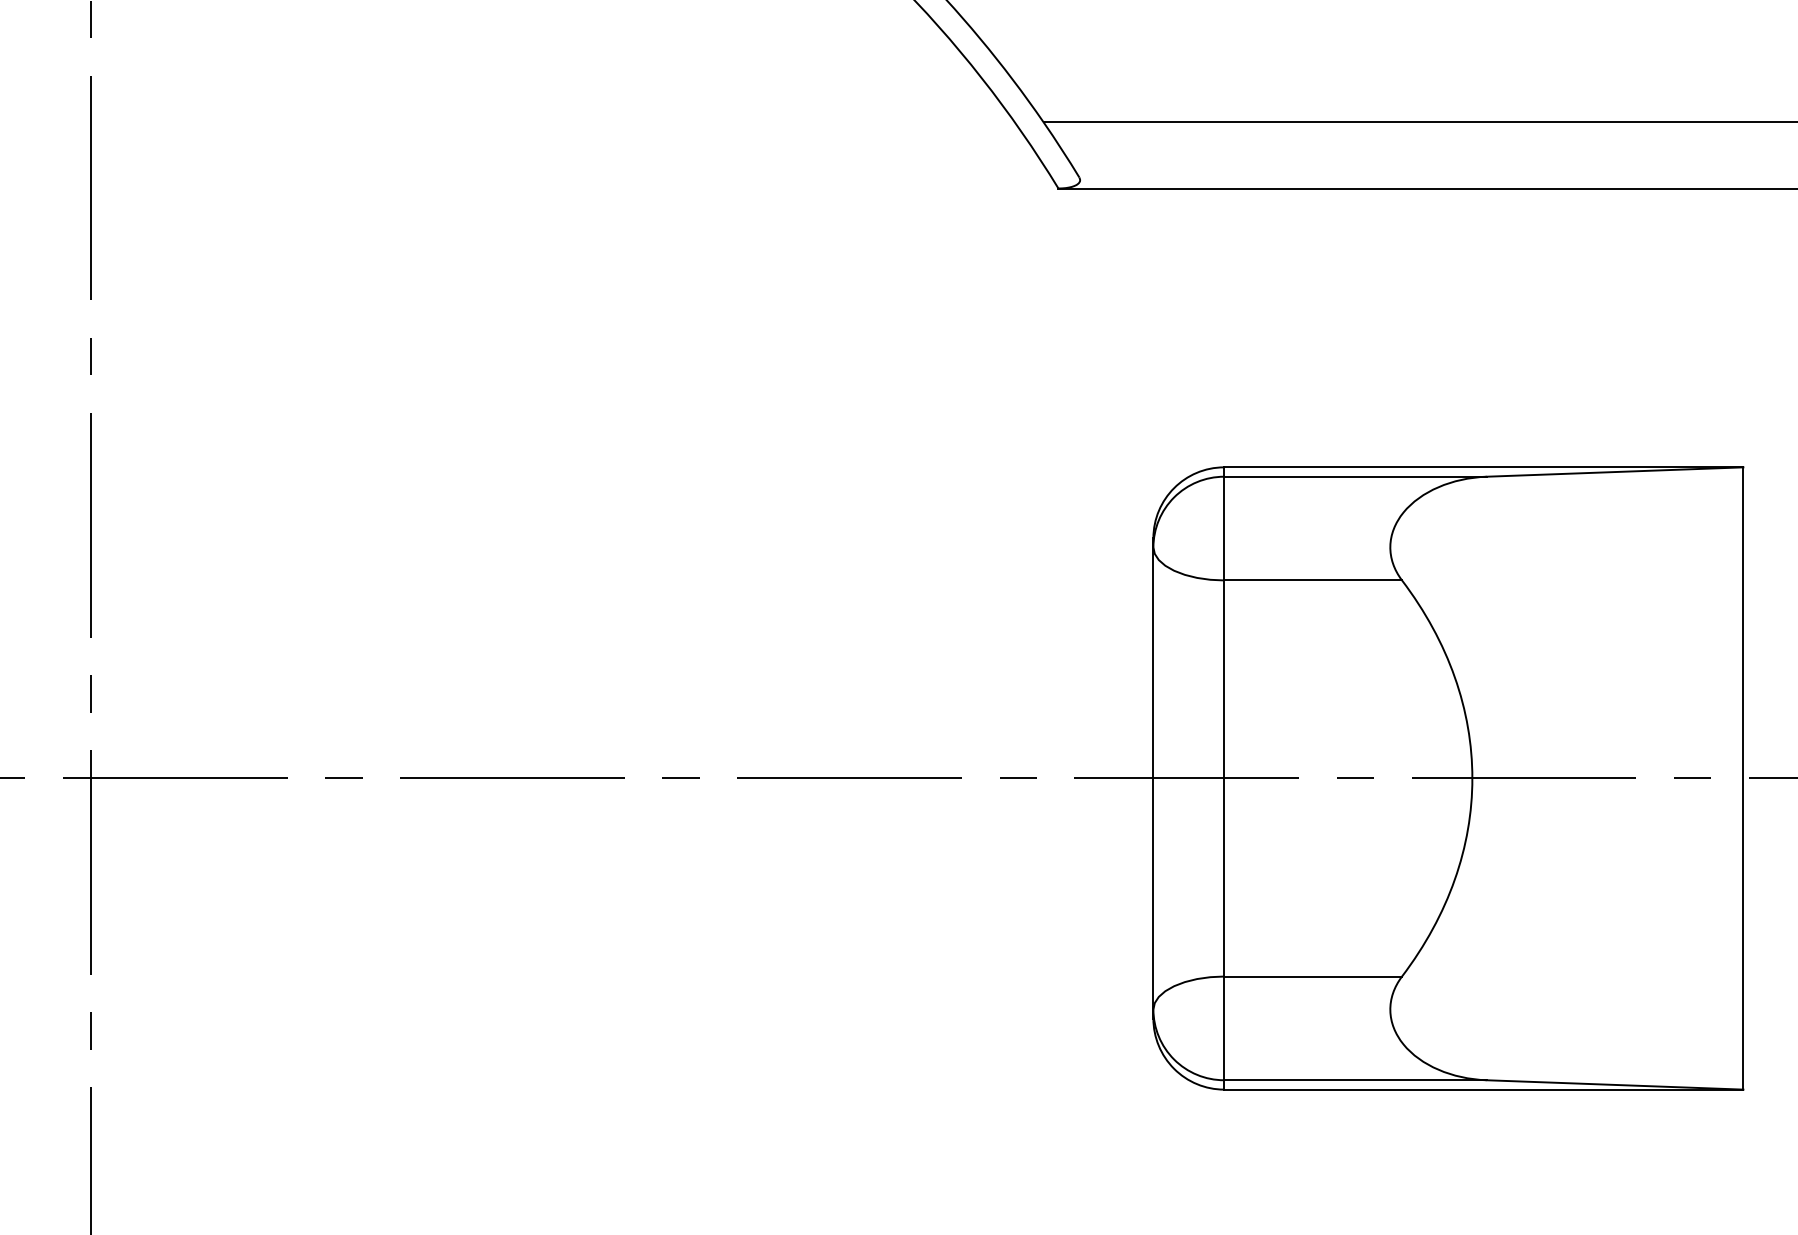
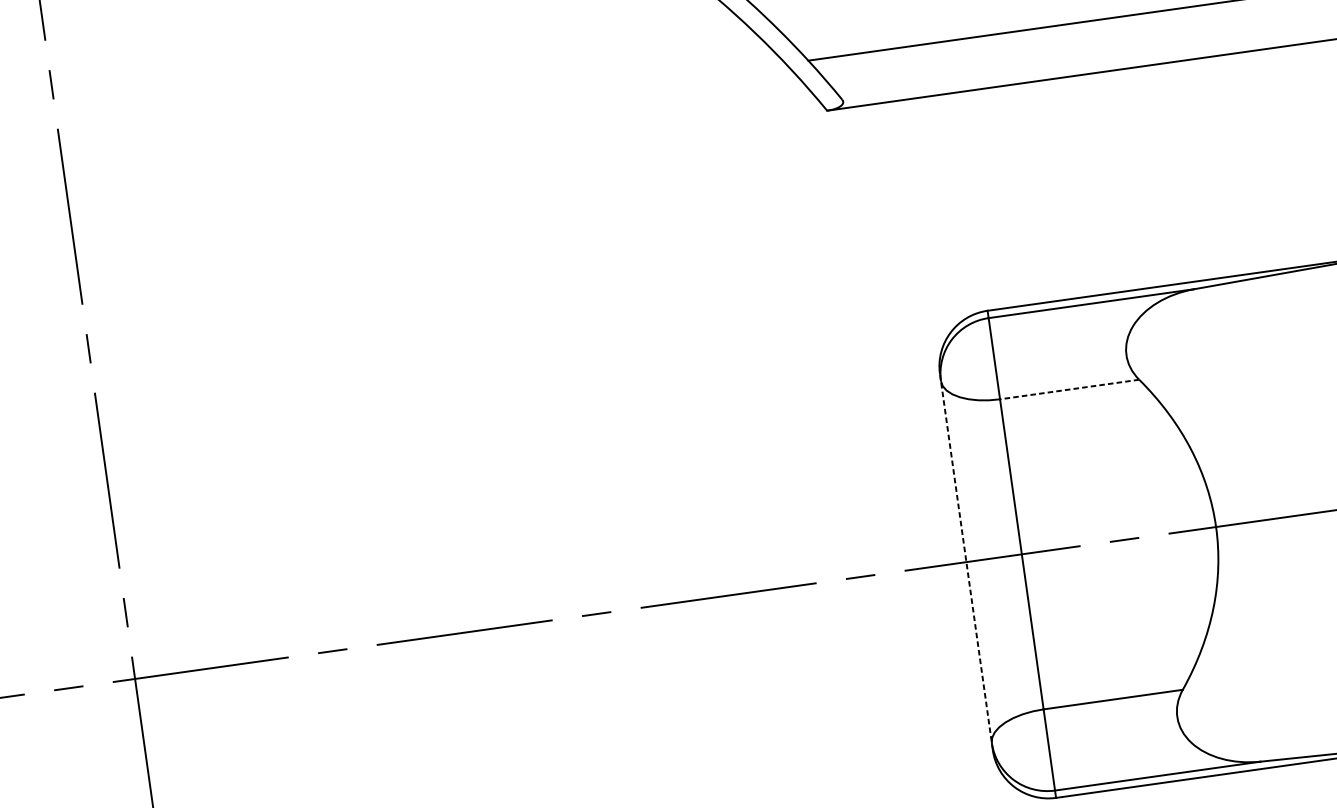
line: (1313, 580) -> (1069, 389), solid -> dashed
line: (1153, 777) -> (966, 561), solid -> dashed

